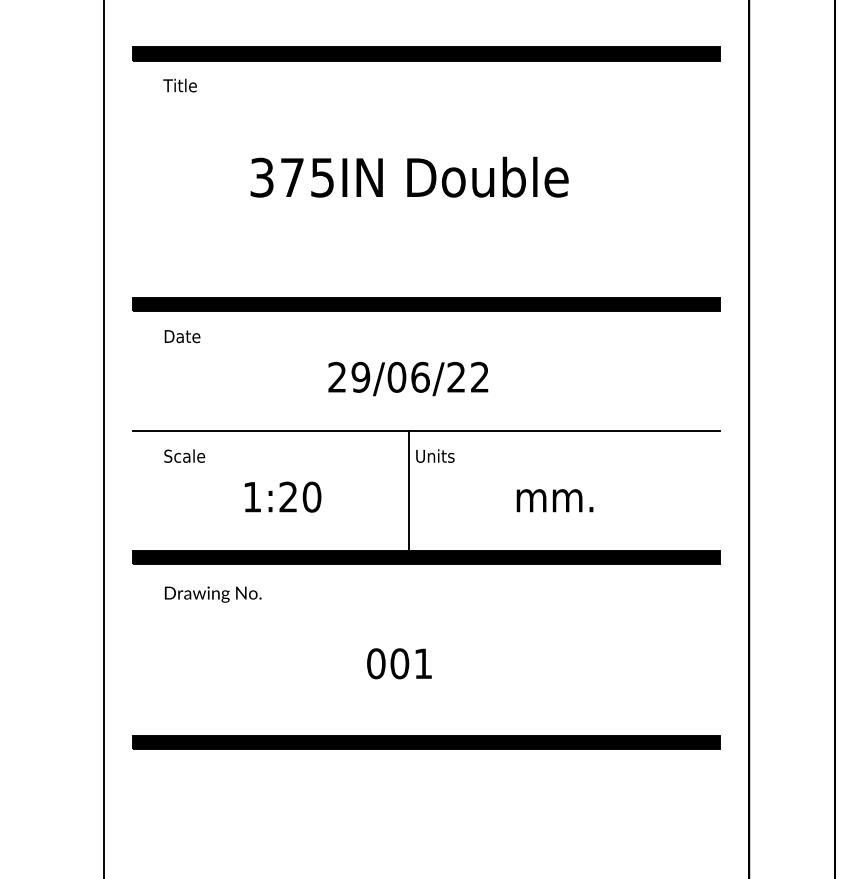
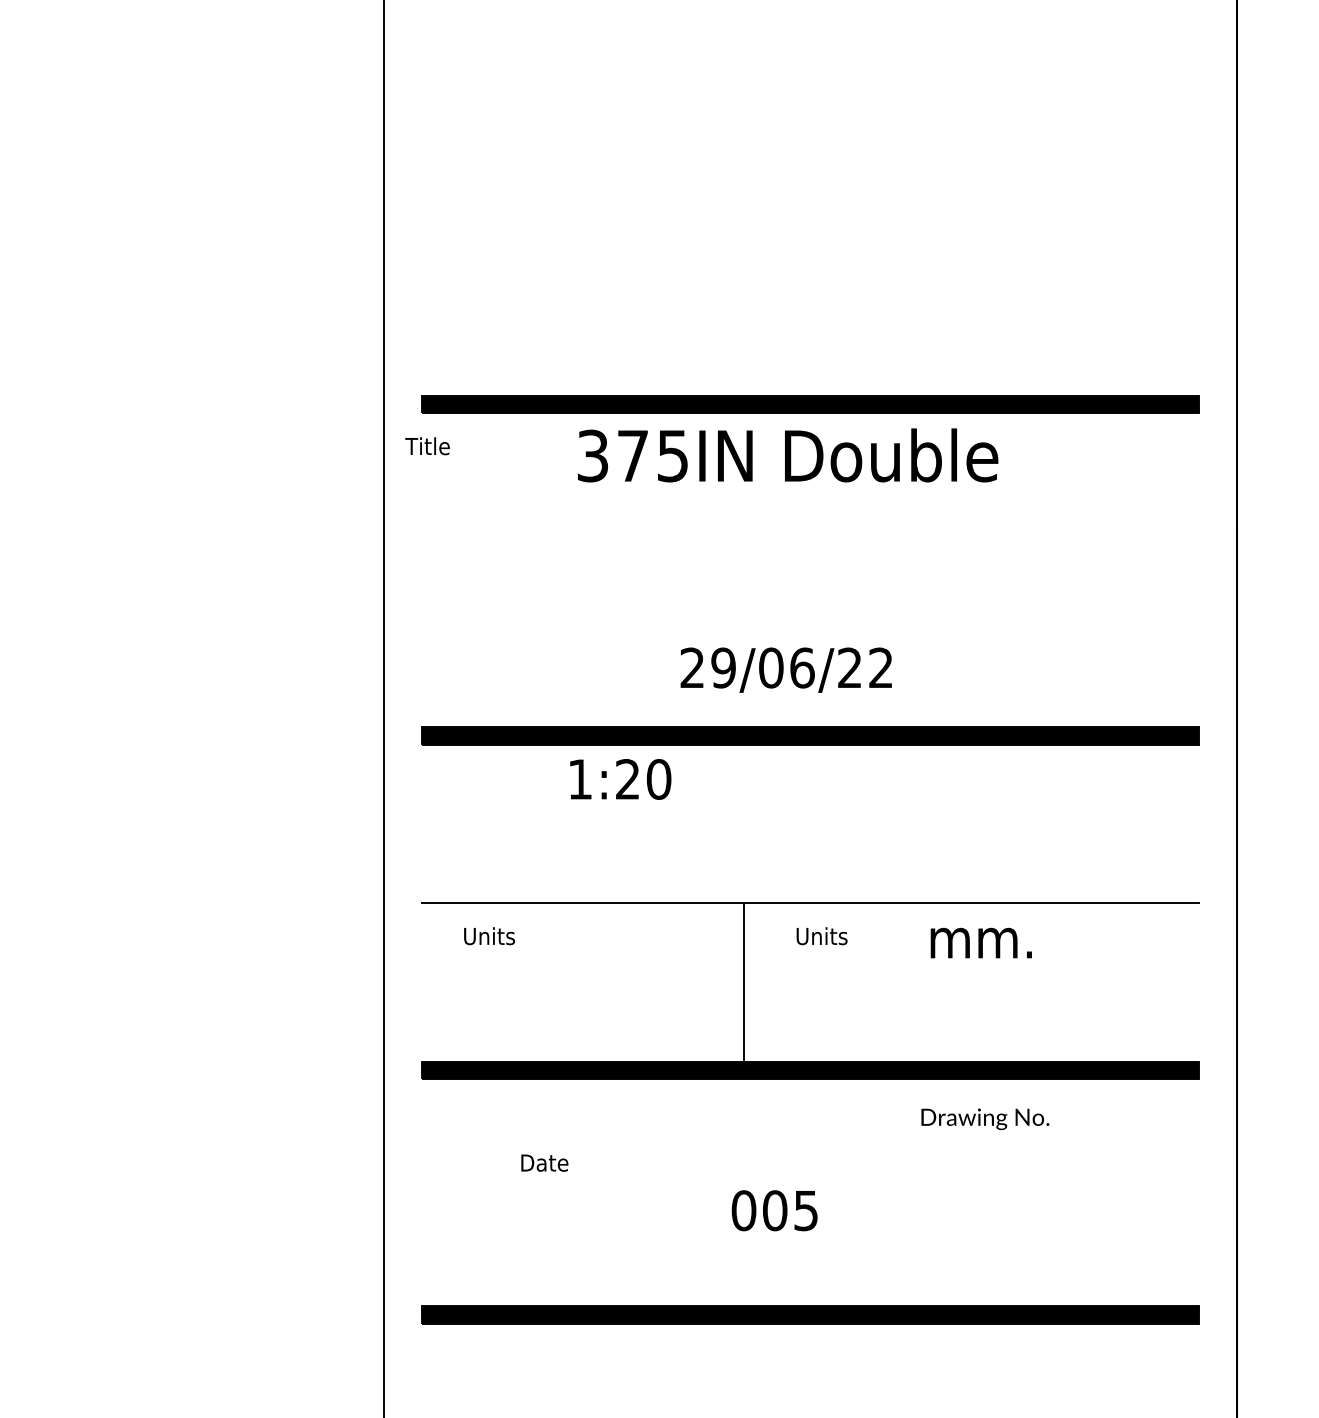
text: (180, 85) -> (427, 446), moved
text: (409, 177) -> (788, 455), moved
text: (182, 336) -> (544, 1162), moved
text: (407, 378) -> (785, 669), moved
text: (184, 456) -> (490, 936), Scale -> Units
line: (409, 491) -> (743, 982), moved
text: (282, 497) -> (620, 779), moved
text: (554, 500) -> (980, 942), moved
text: (213, 594) -> (985, 1119), moved
text: (422, 664) -> (805, 1211), 001 -> 005

